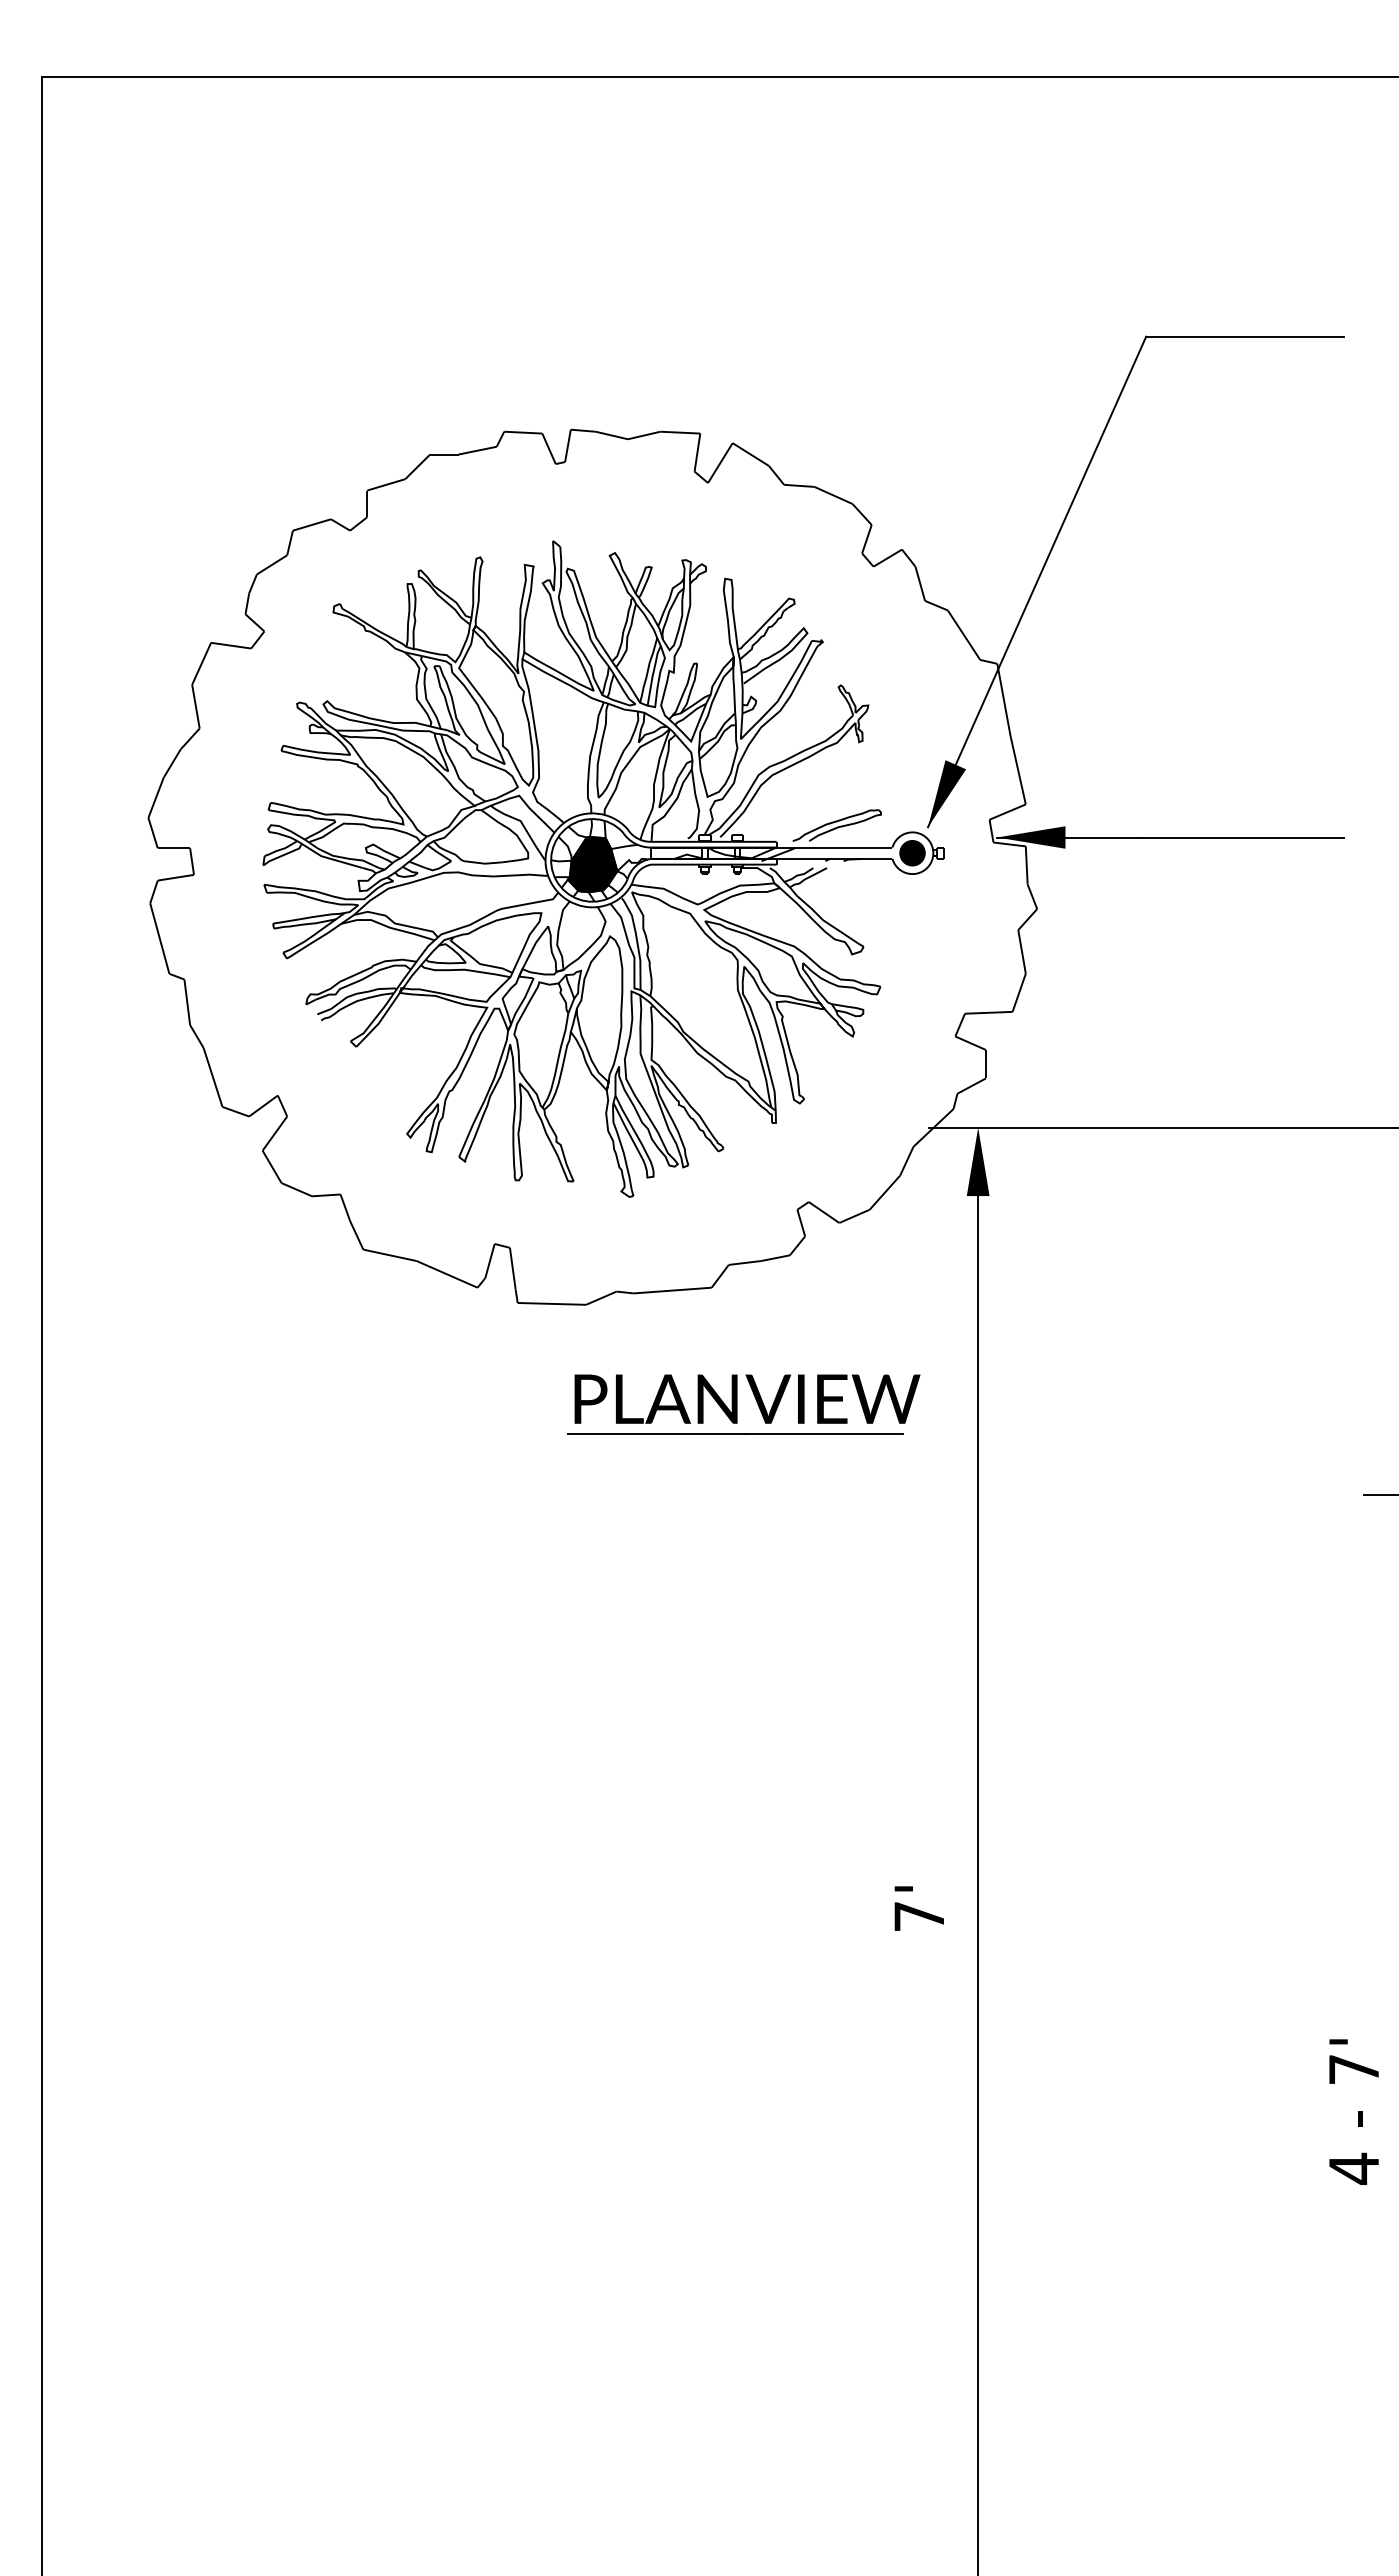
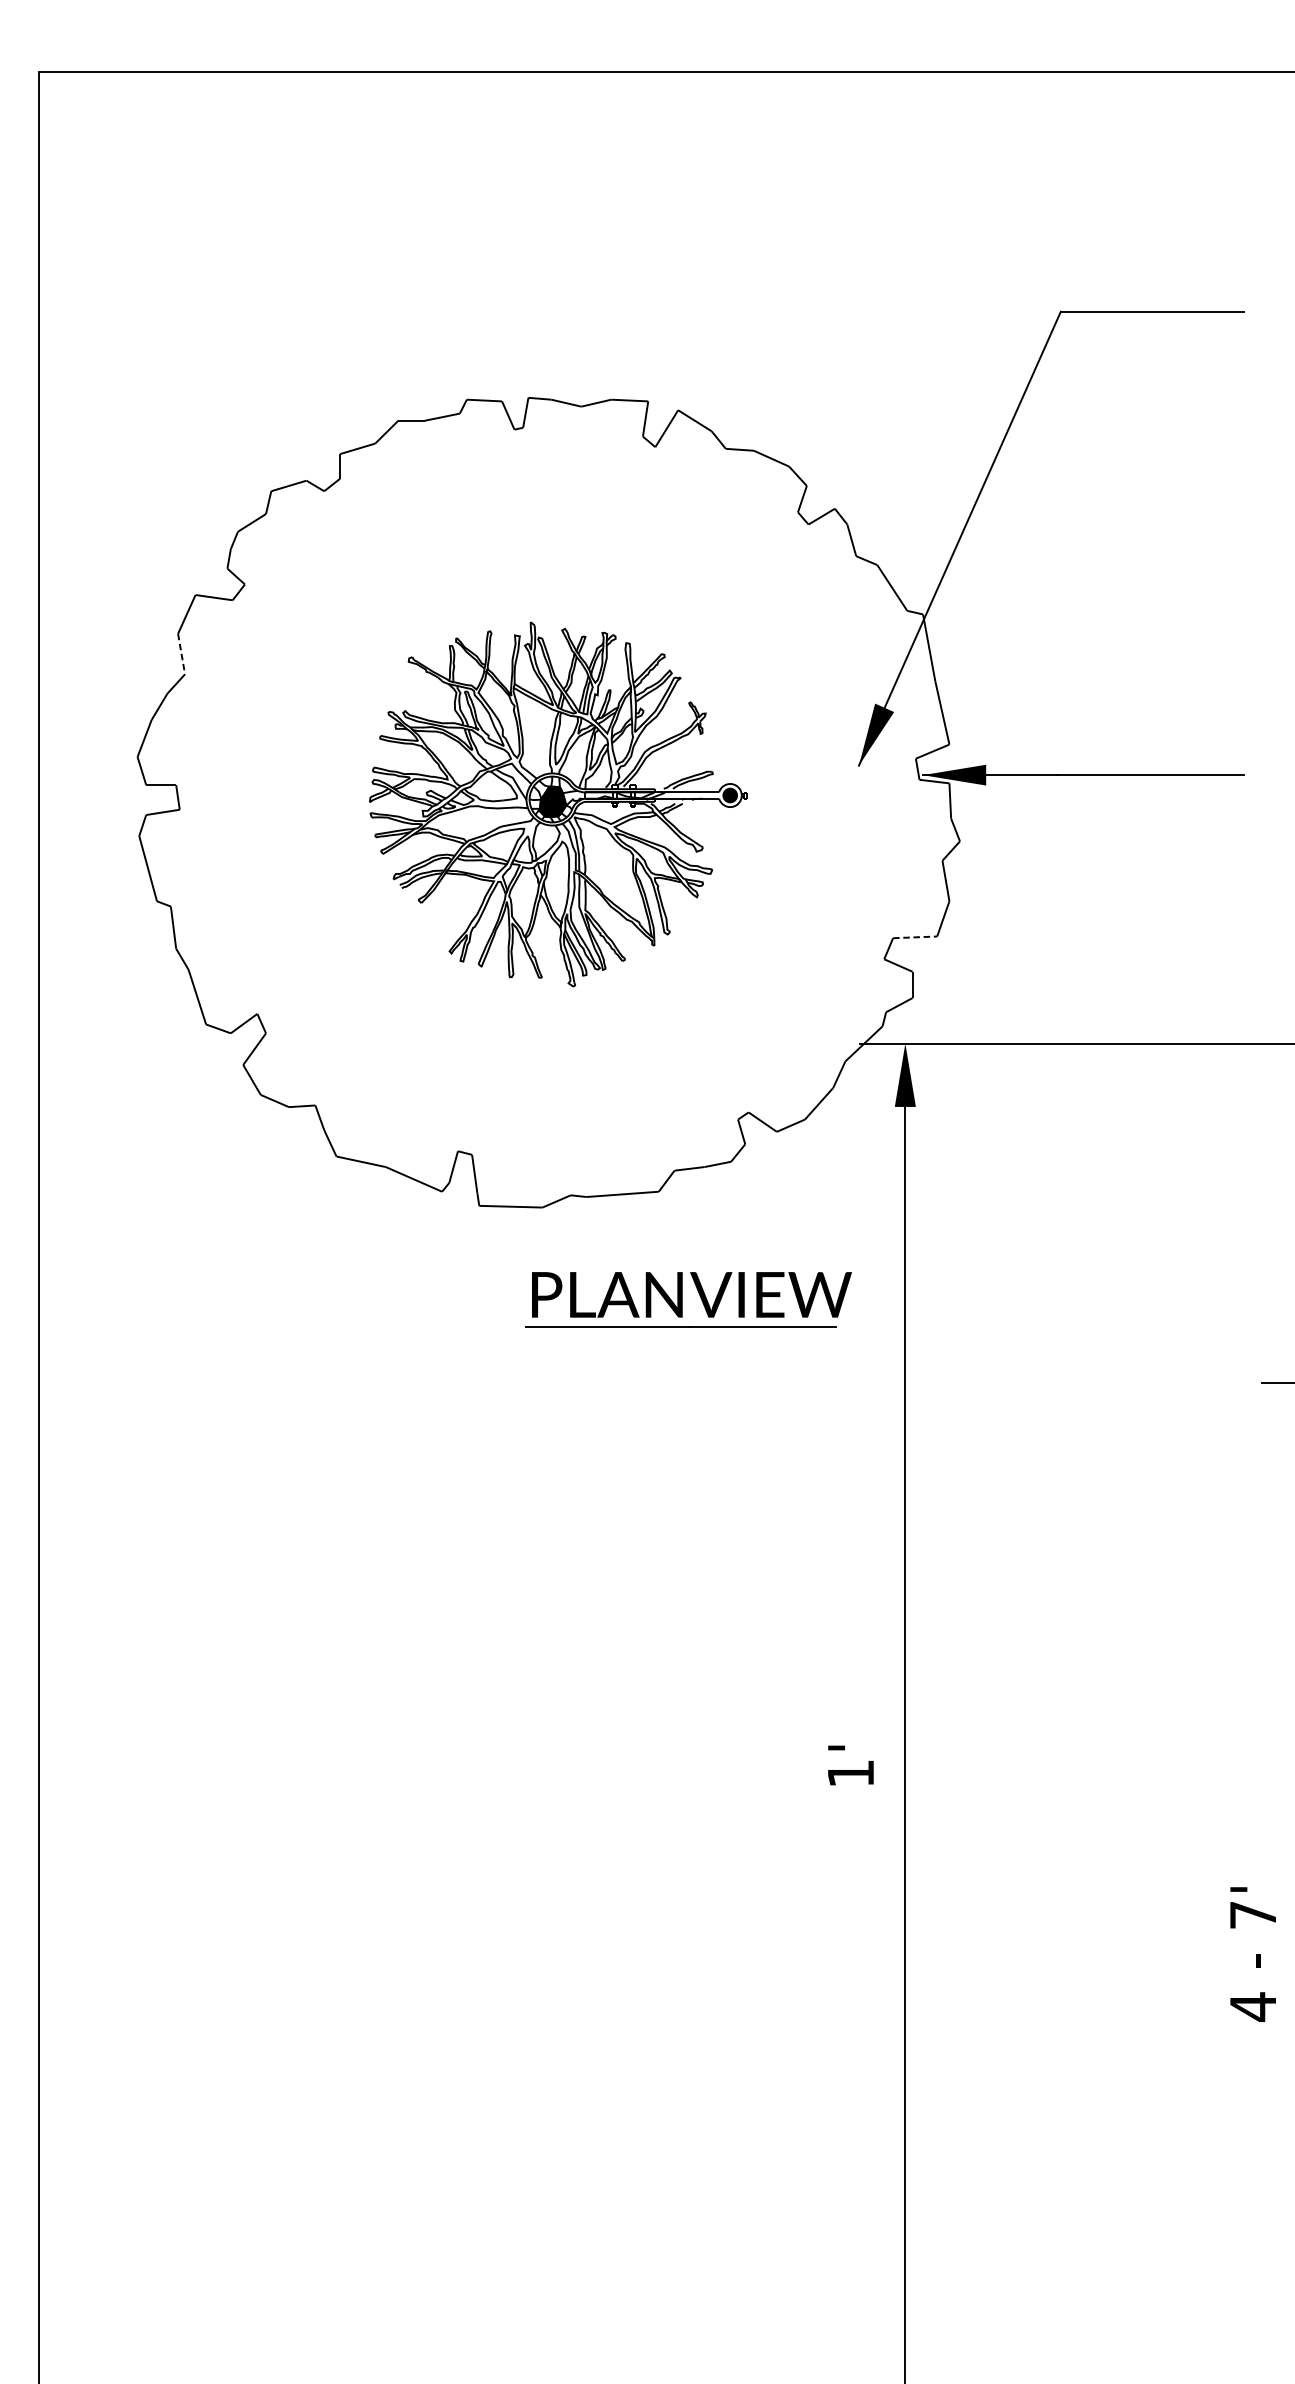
line: (196, 707) -> (182, 654), solid -> dashed
part: (603, 868) -> (558, 803), size x0.6
line: (988, 1012) -> (914, 937), solid -> dashed
text: (918, 1916) -> (850, 1773), 7' -> 1'

